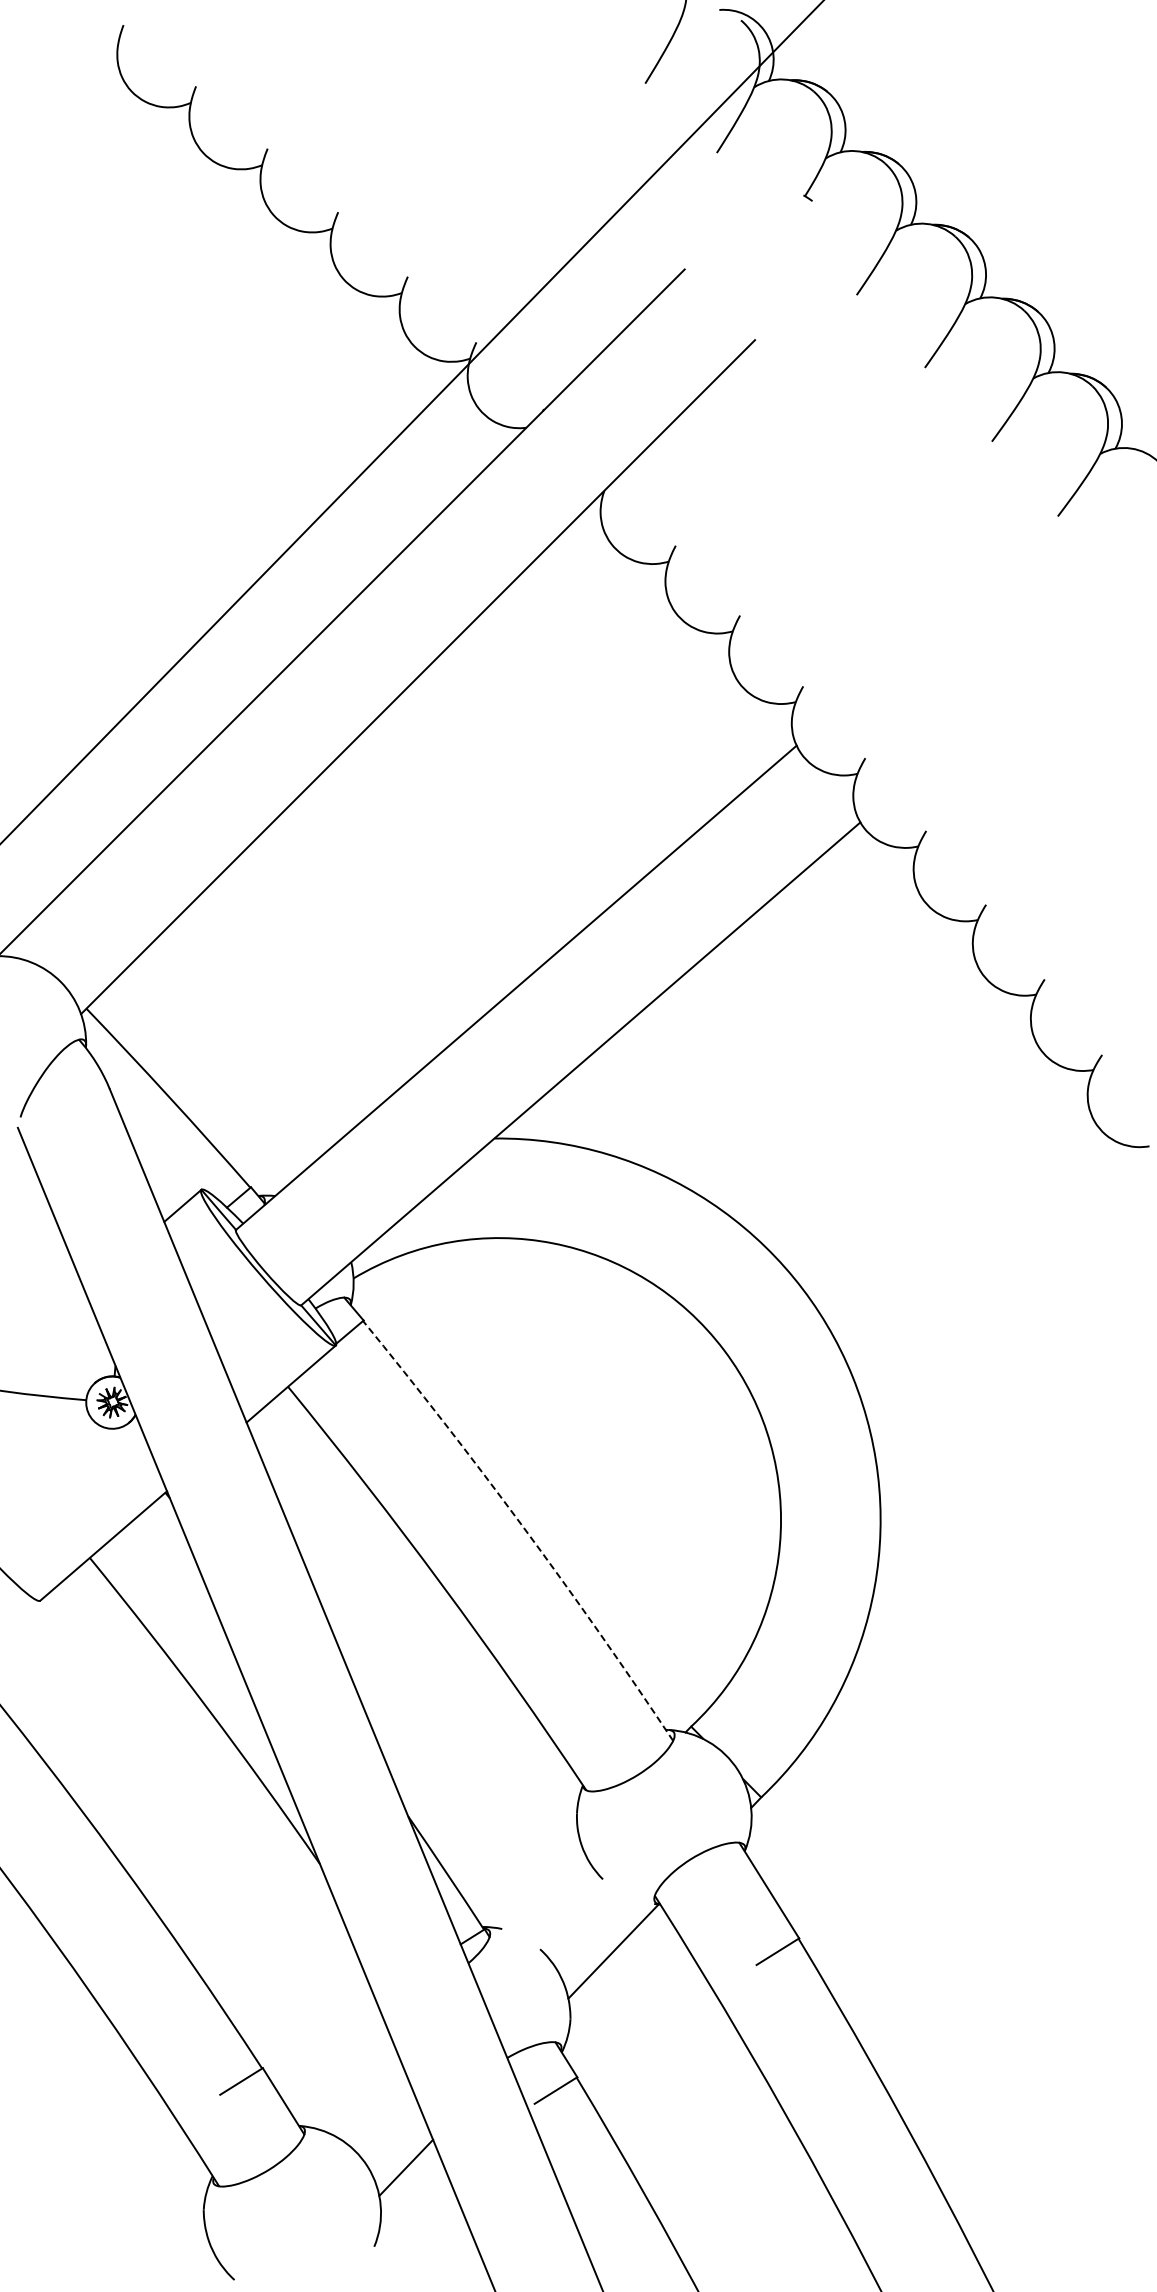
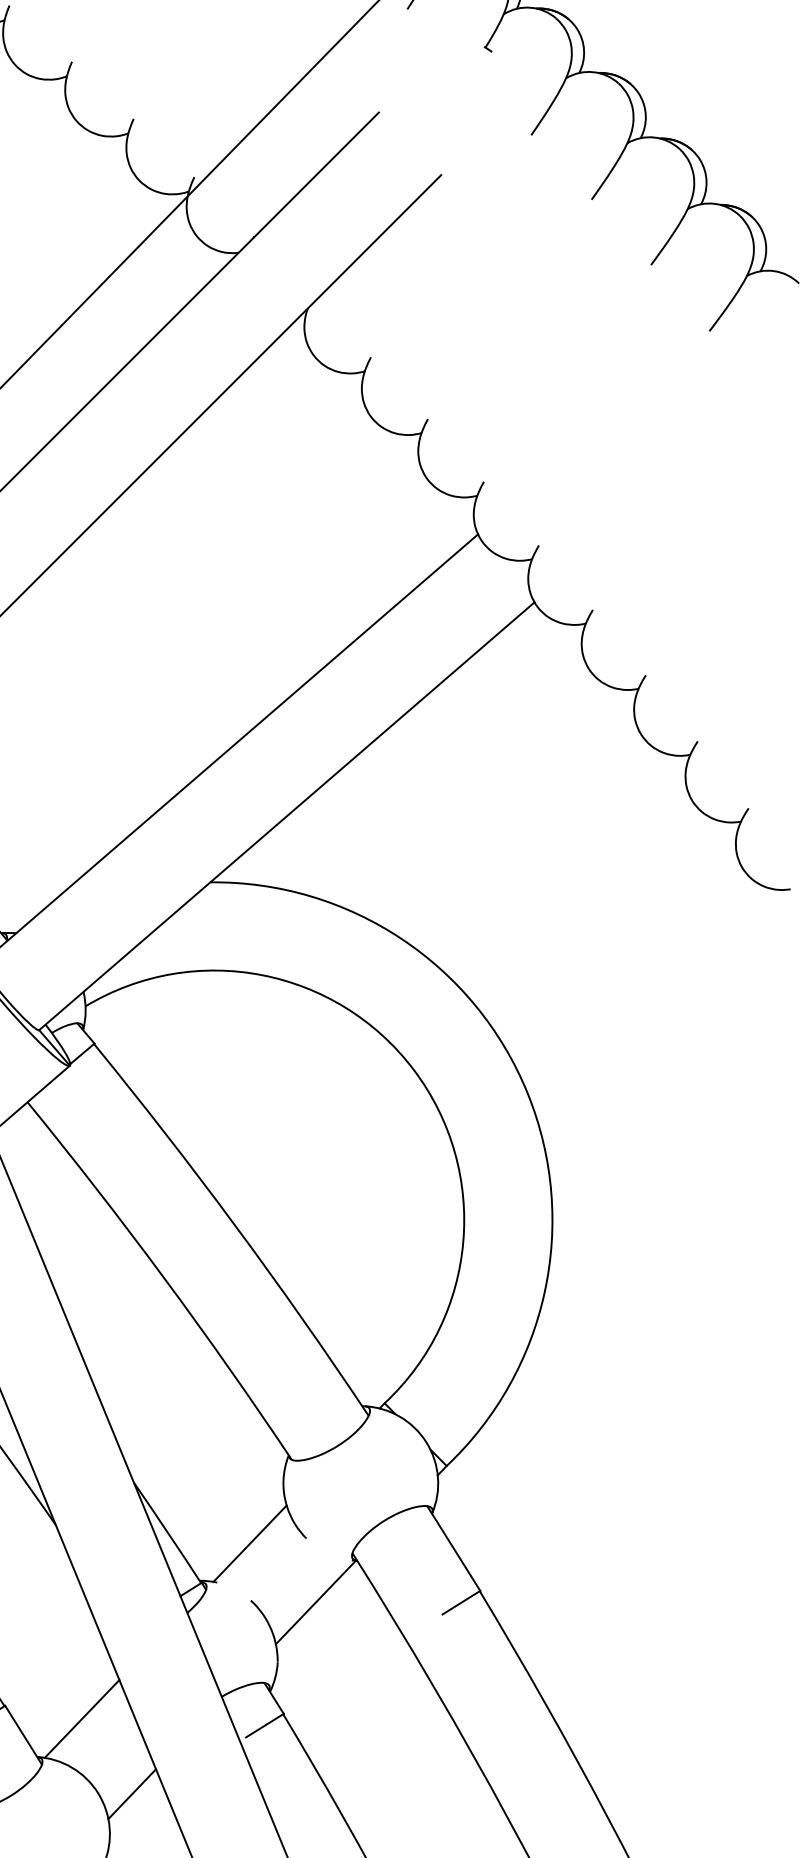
arc: (523, 1527) -> (236, 1226), dashed -> solid
line: (538, 1885) -> (249, 1544), added
line: (349, 2082) -> (81, 1718), added

